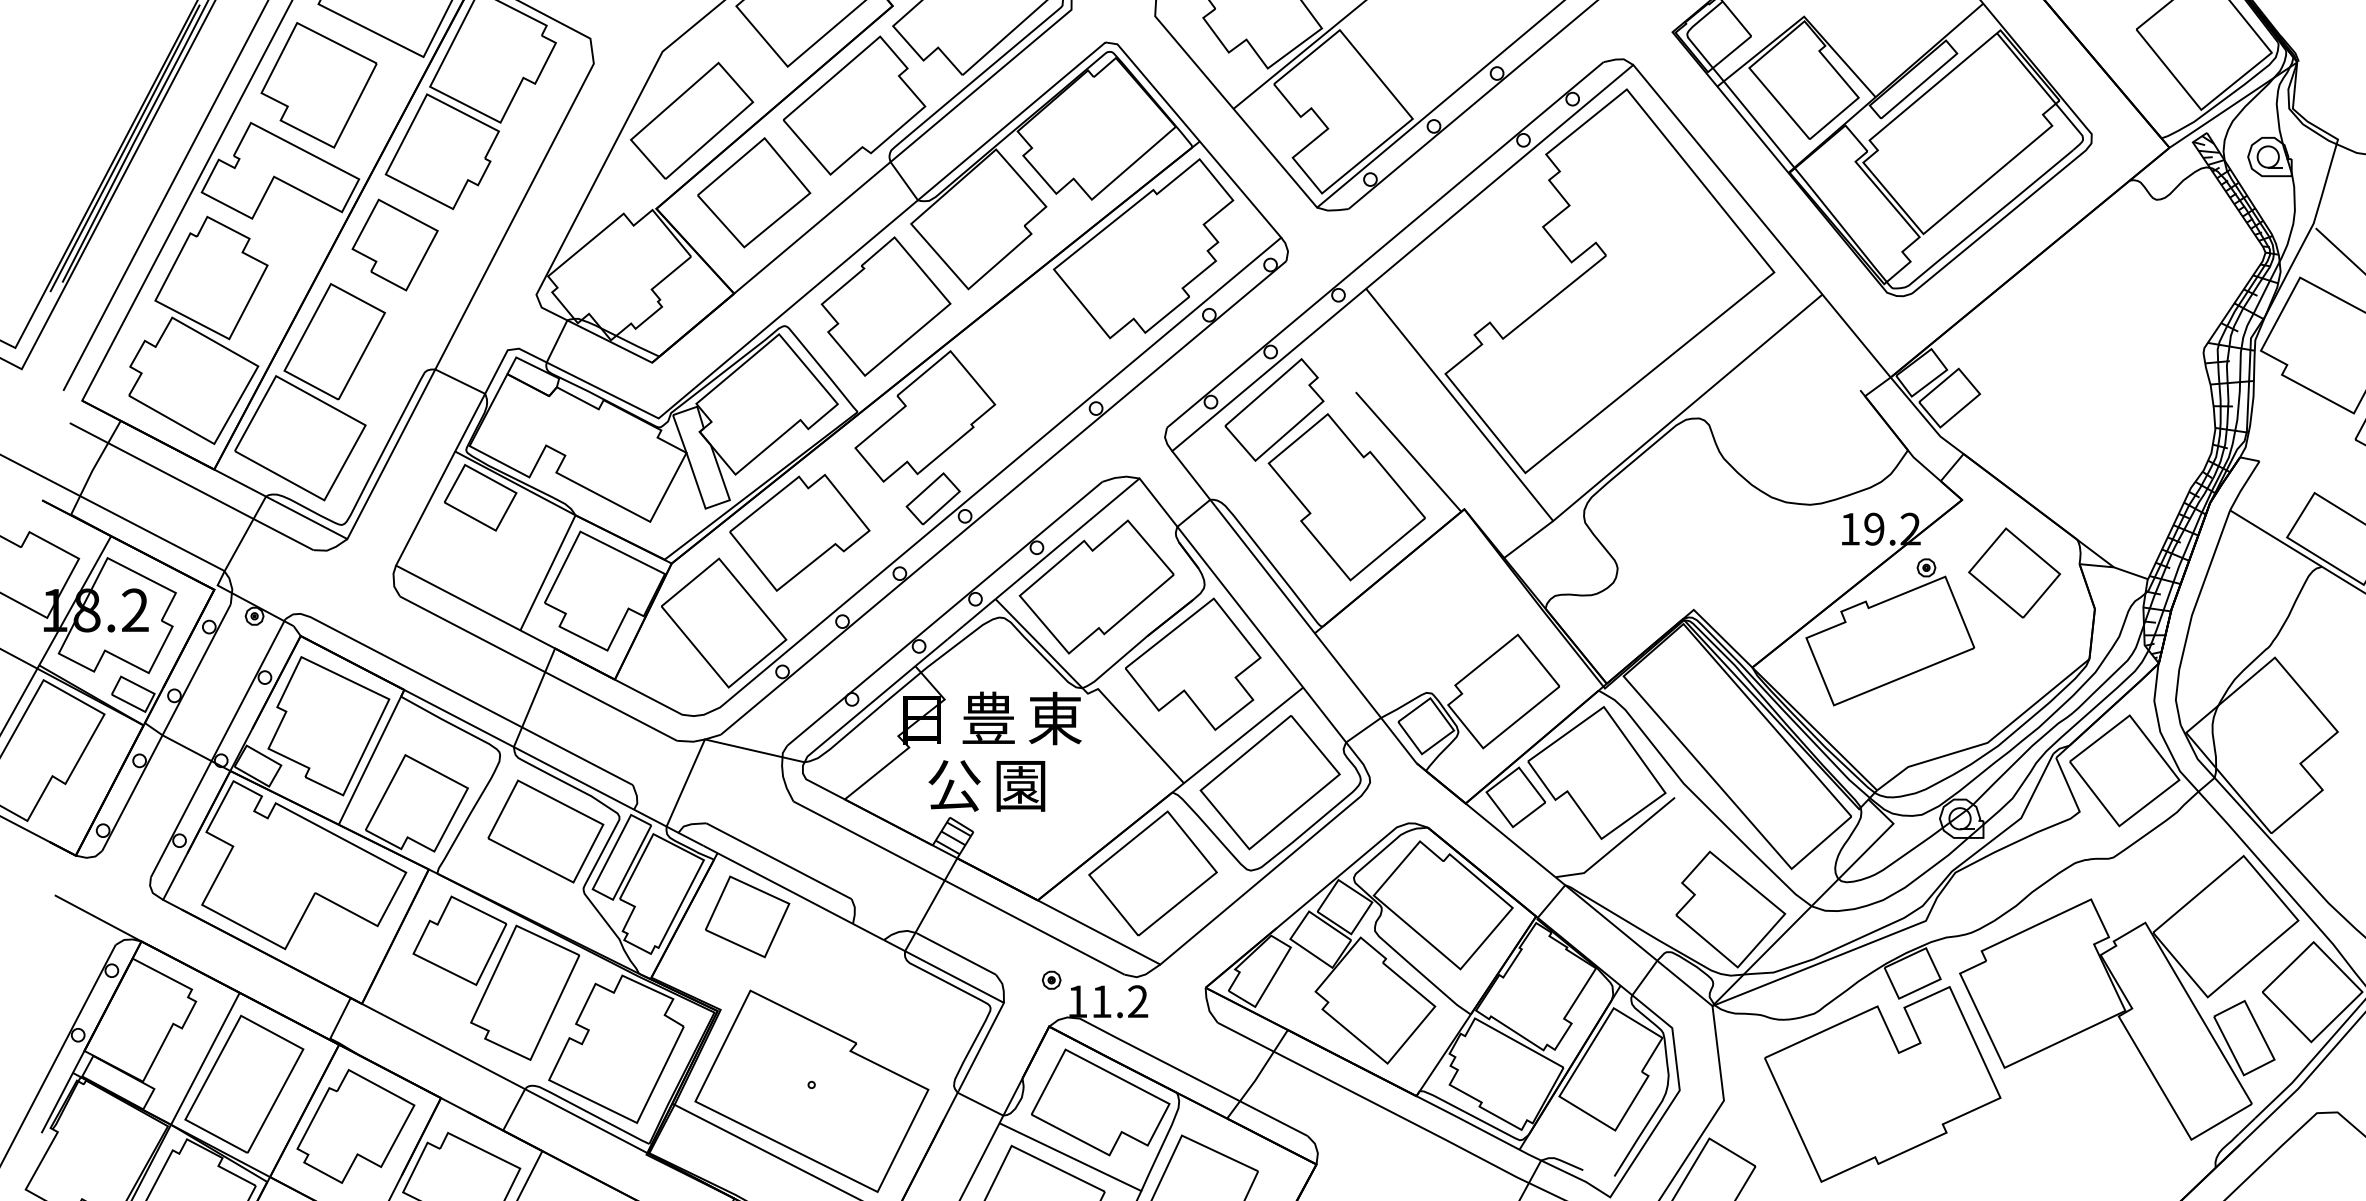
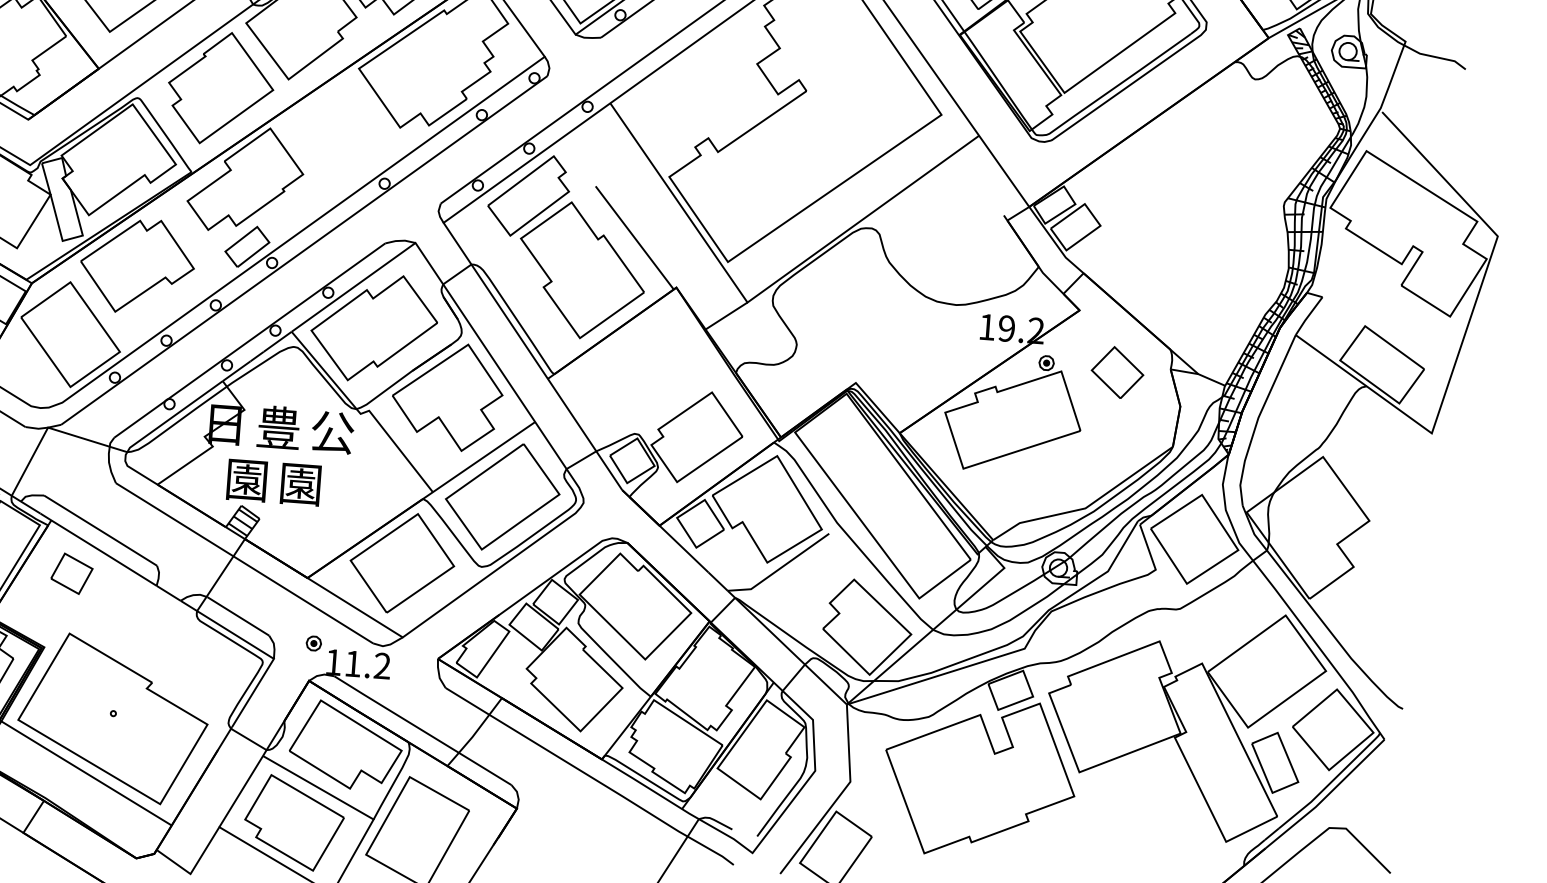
part: (2014, 572) -> (1117, 372), size x0.7
text: (1054, 718) -> (332, 431), 東 -> 公
text: (954, 785) -> (247, 480), 公 -> 園
part: (747, 916) -> (71, 573), size x0.6

